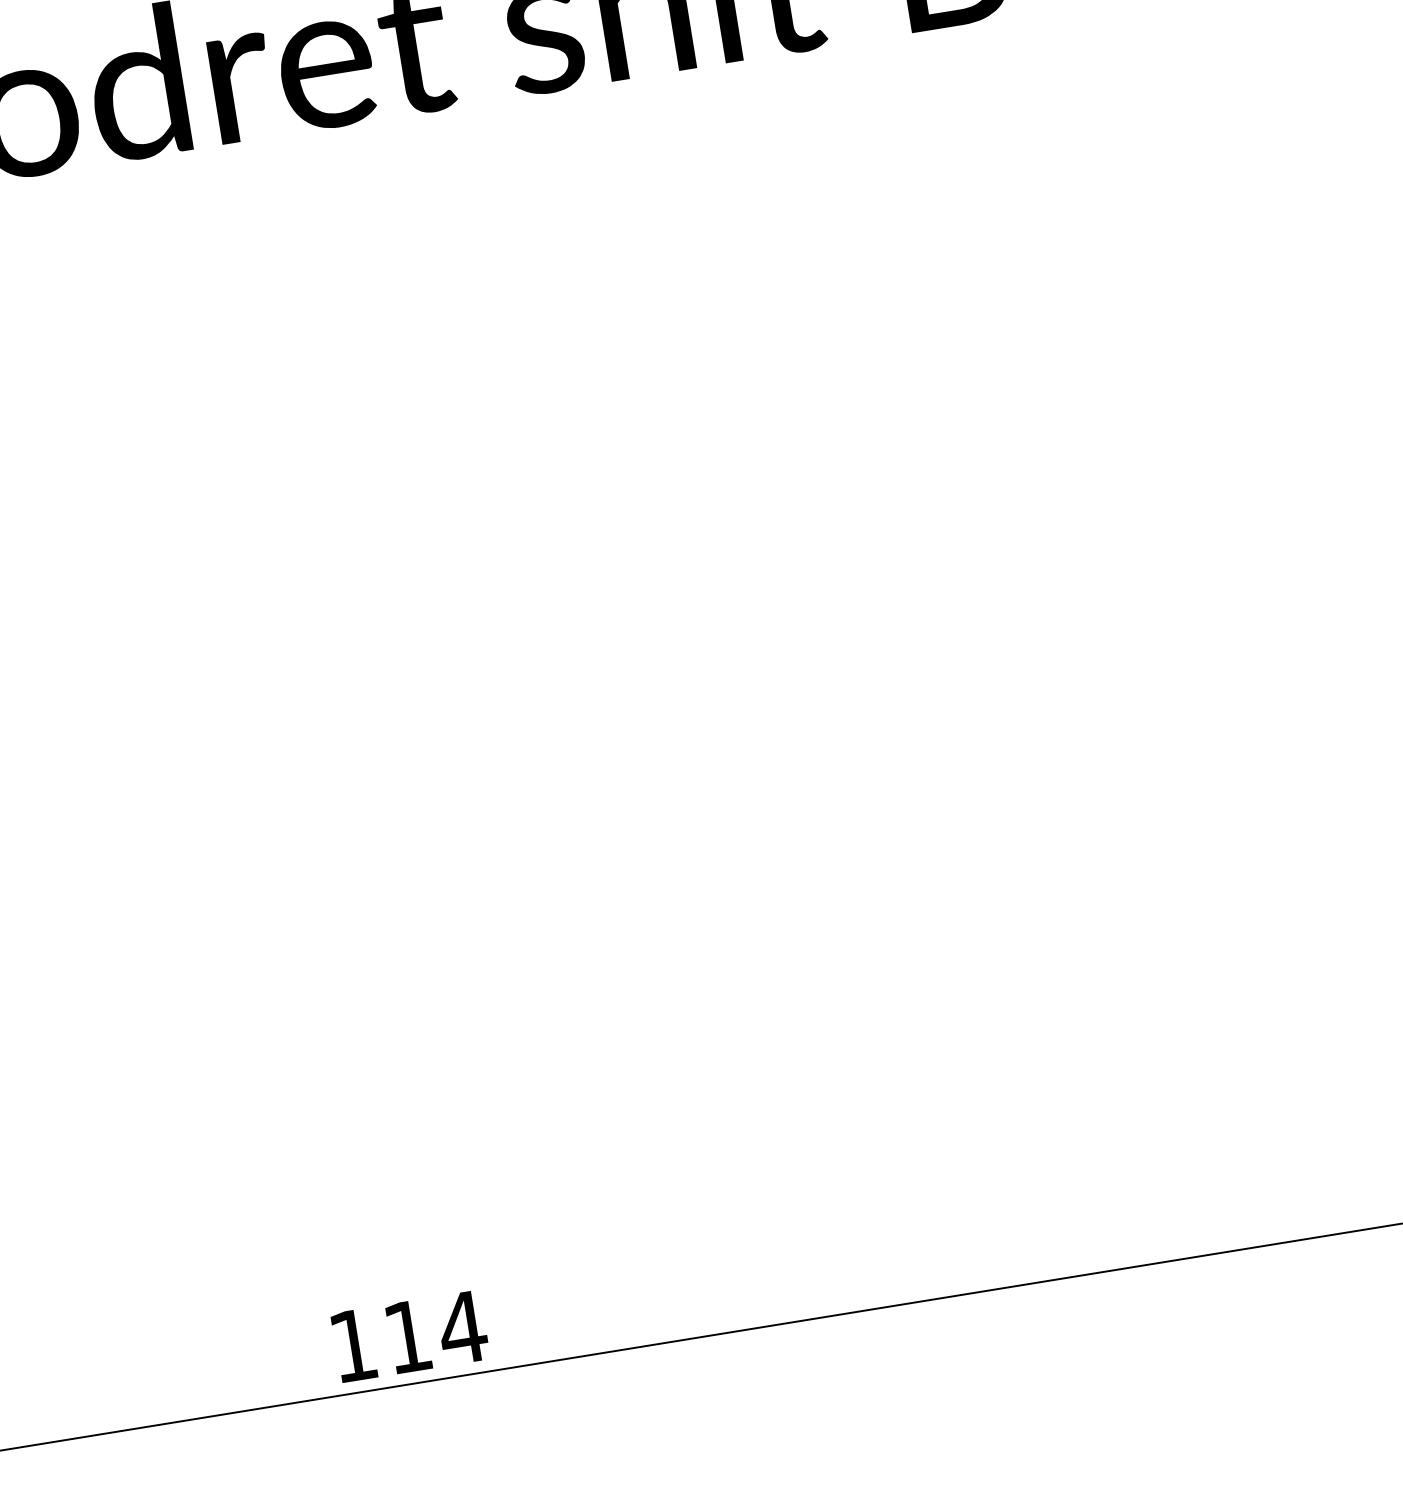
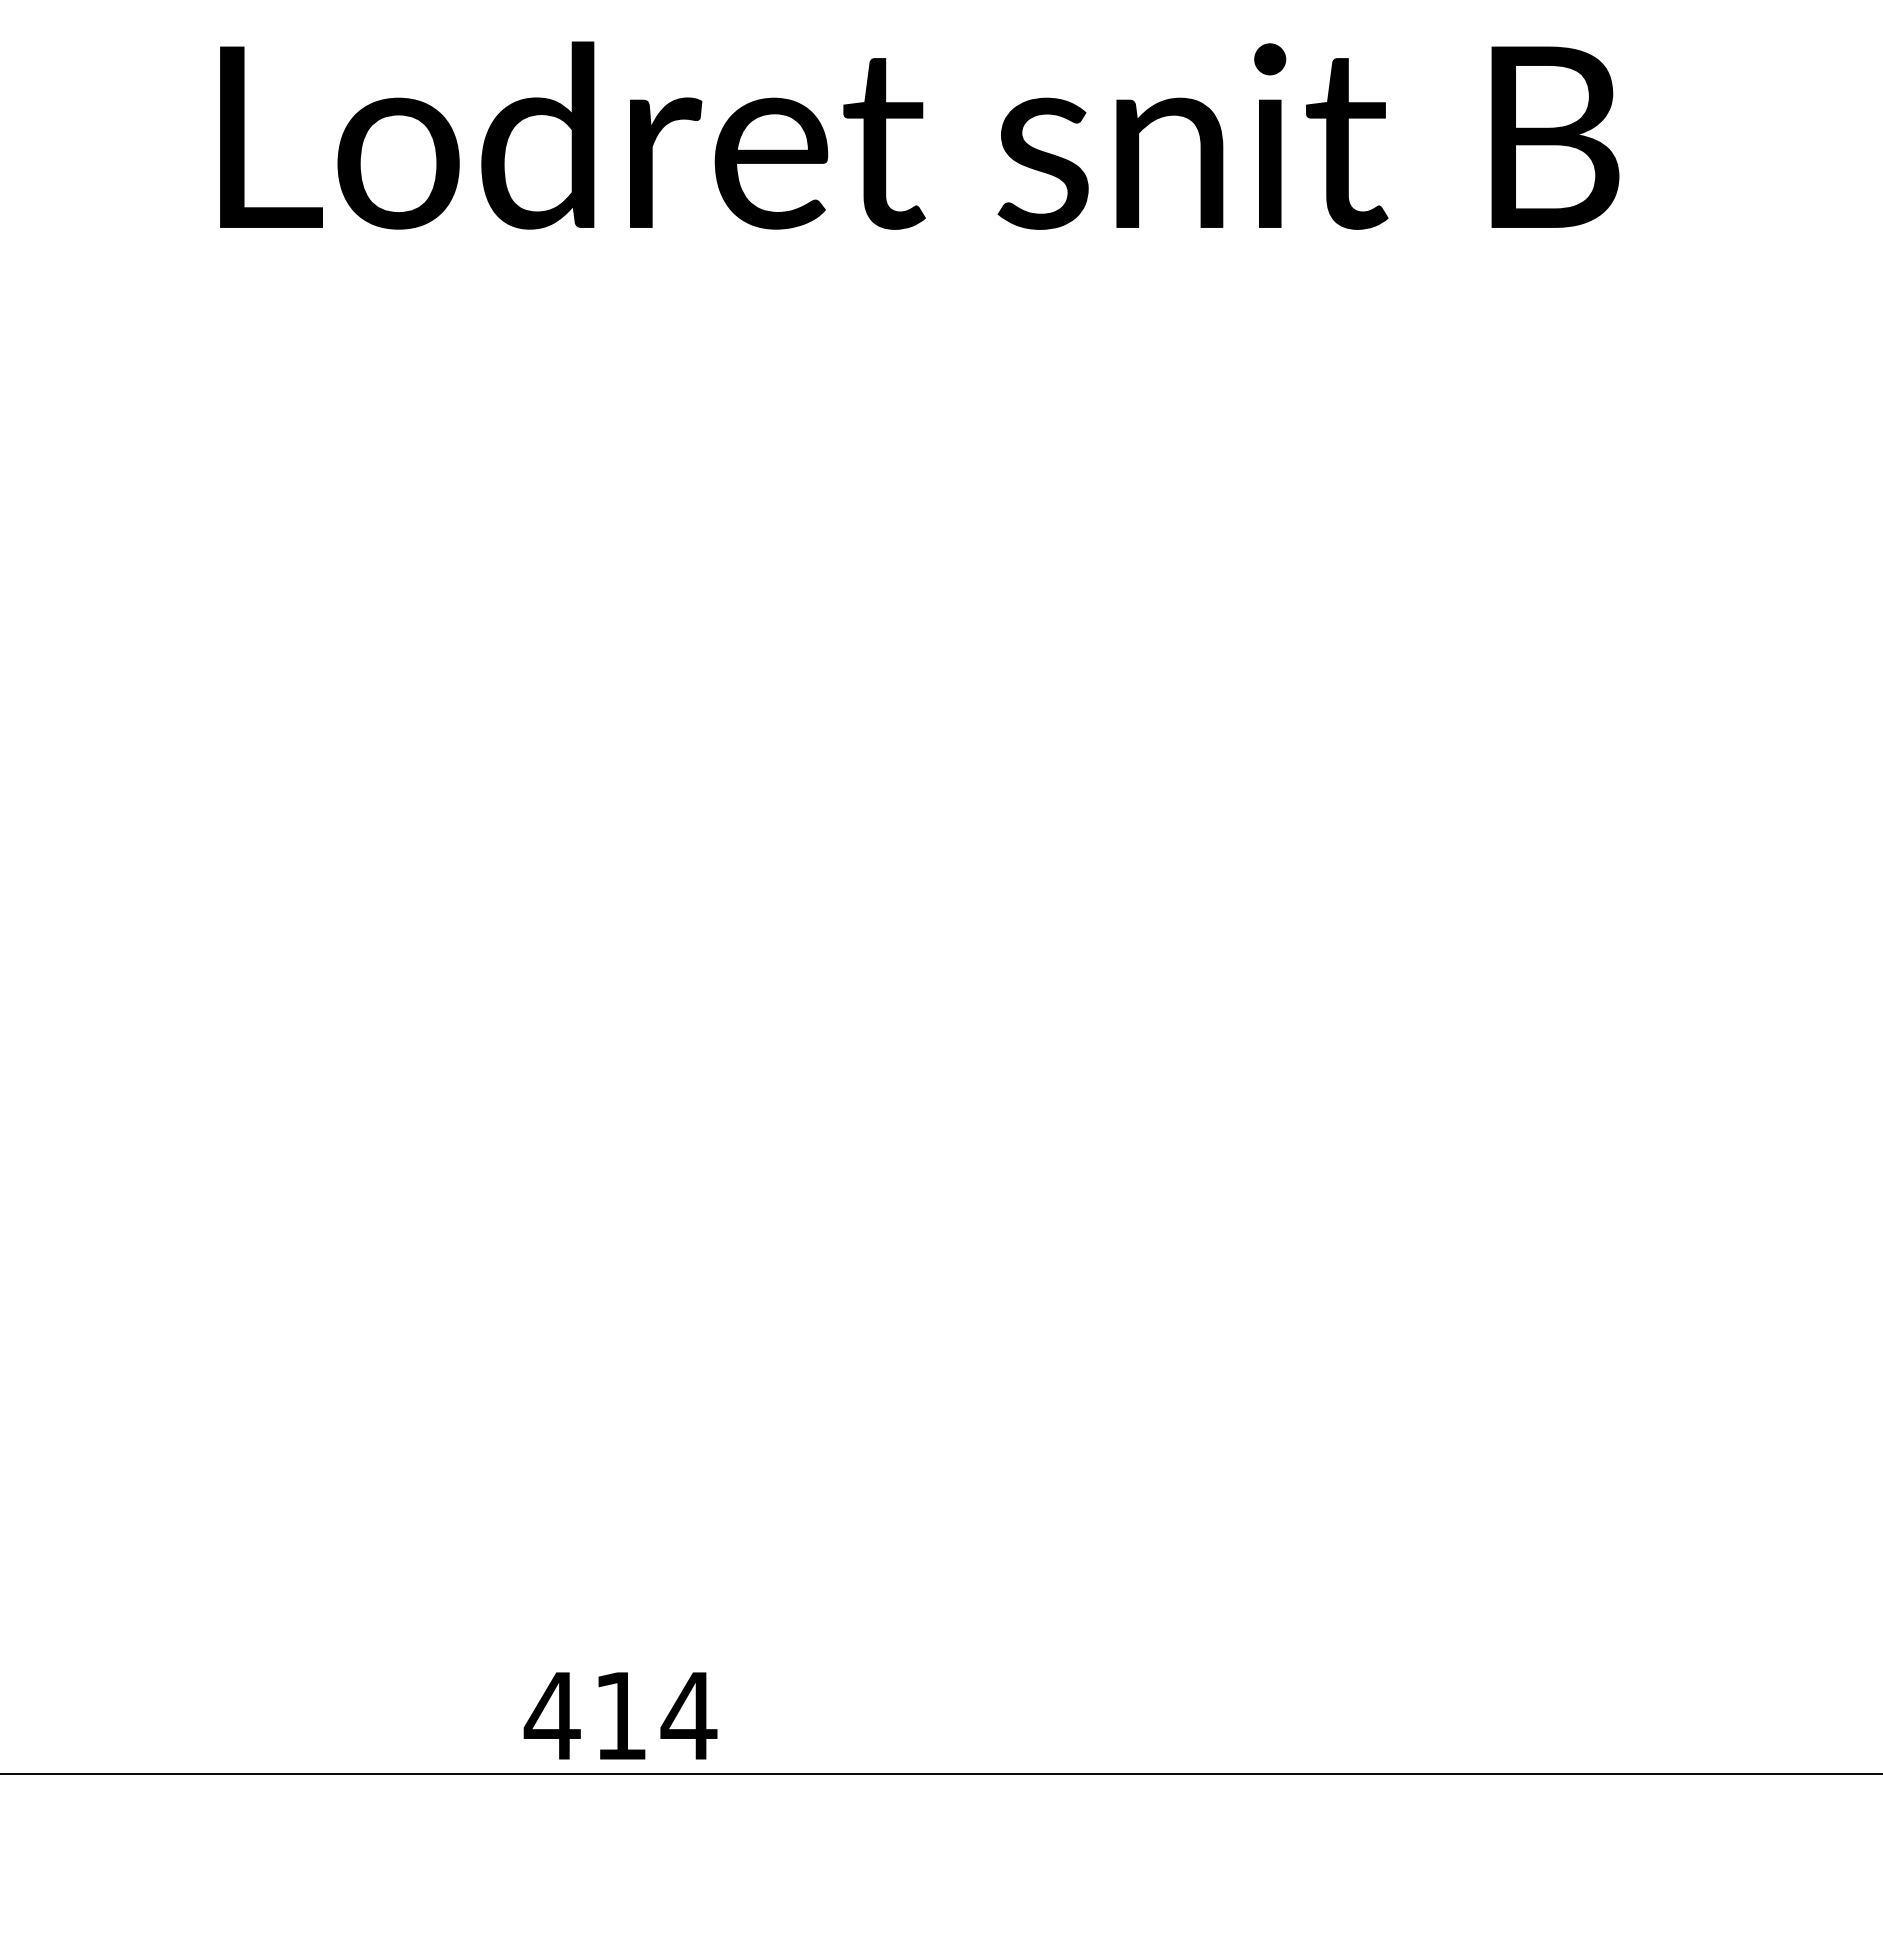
text: (352, 1345) -> (551, 1715), 114 -> 414

